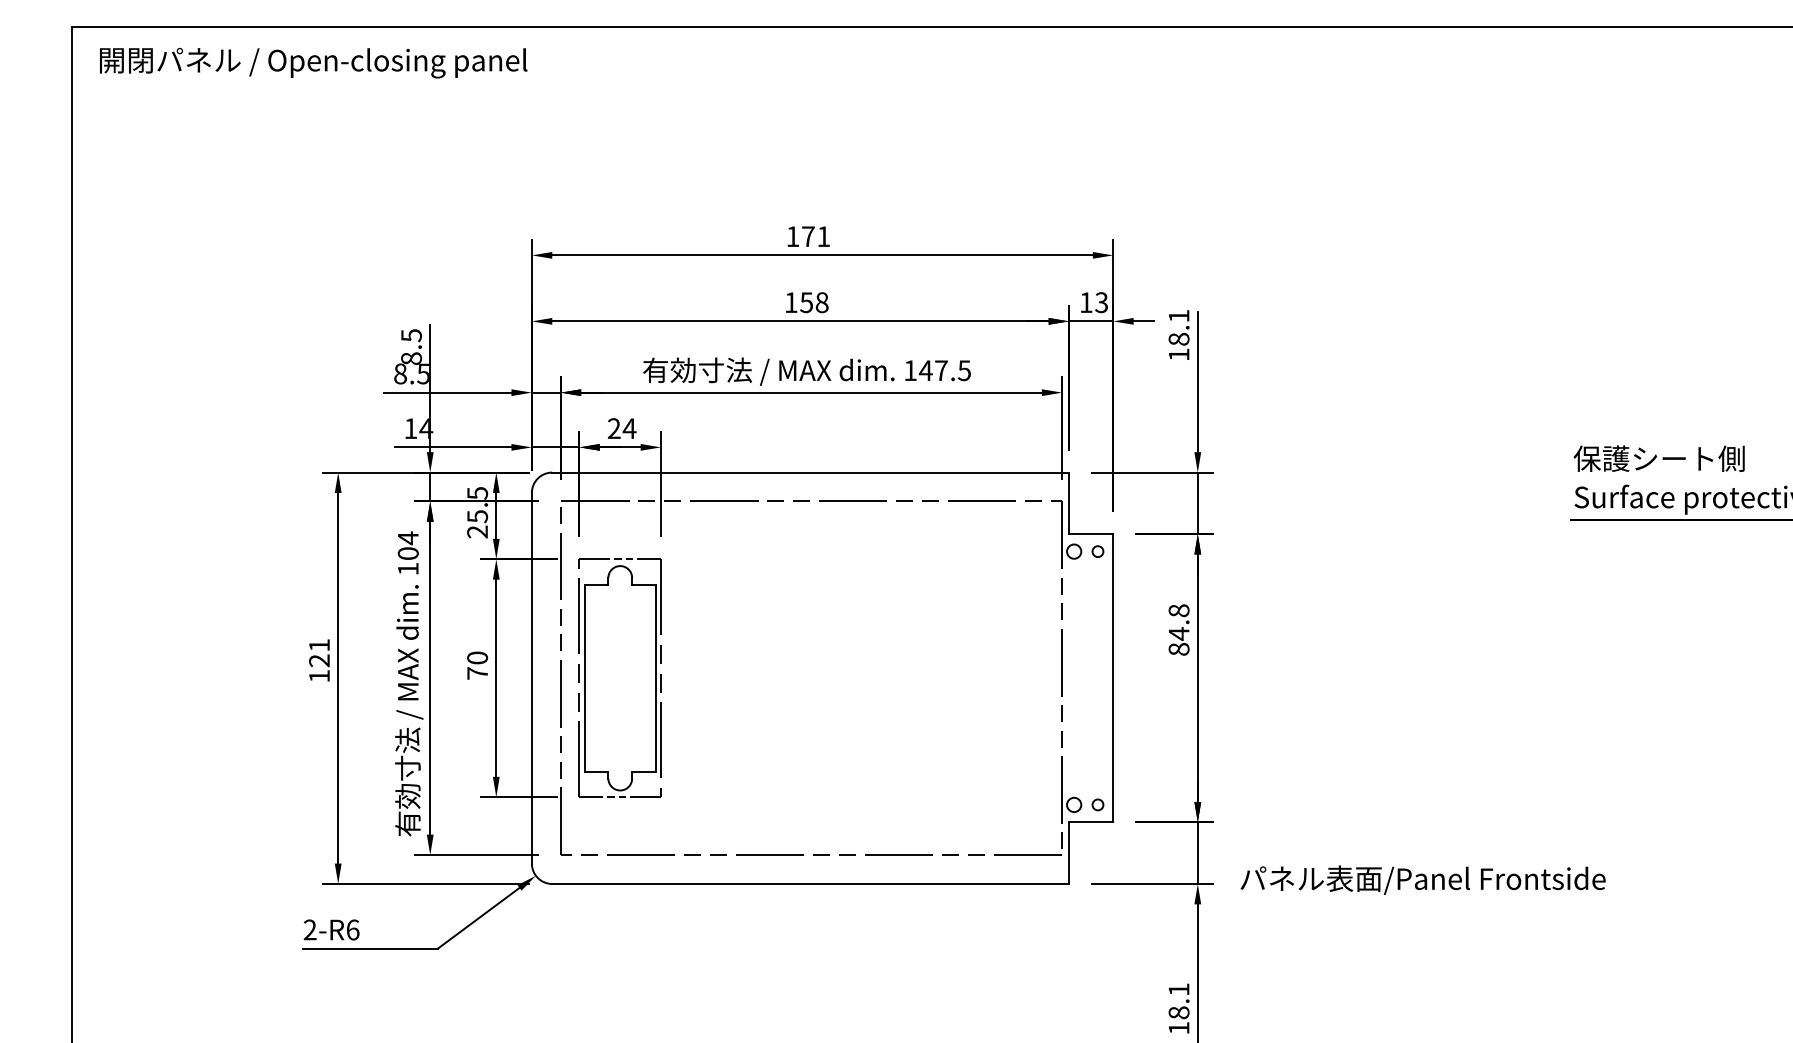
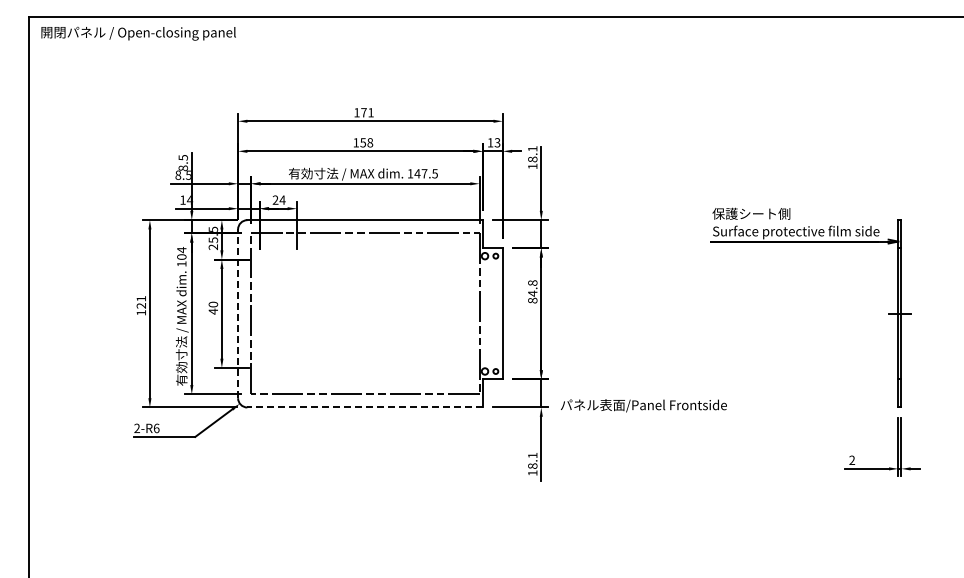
text: (475, 673) -> (212, 311), 70 -> 40
line: (532, 677) -> (238, 313), solid -> dashed
part: (620, 677) -> (278, 313), removed
line: (811, 883) -> (365, 407), solid -> dashed

